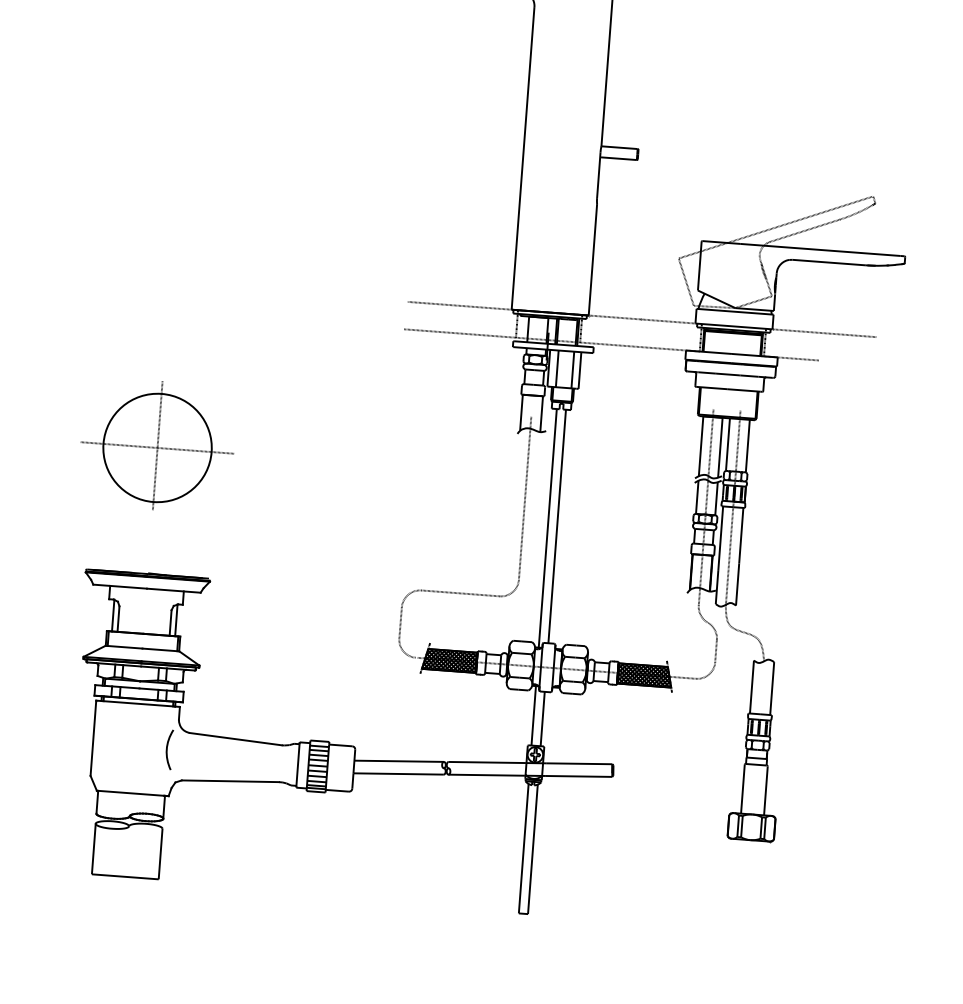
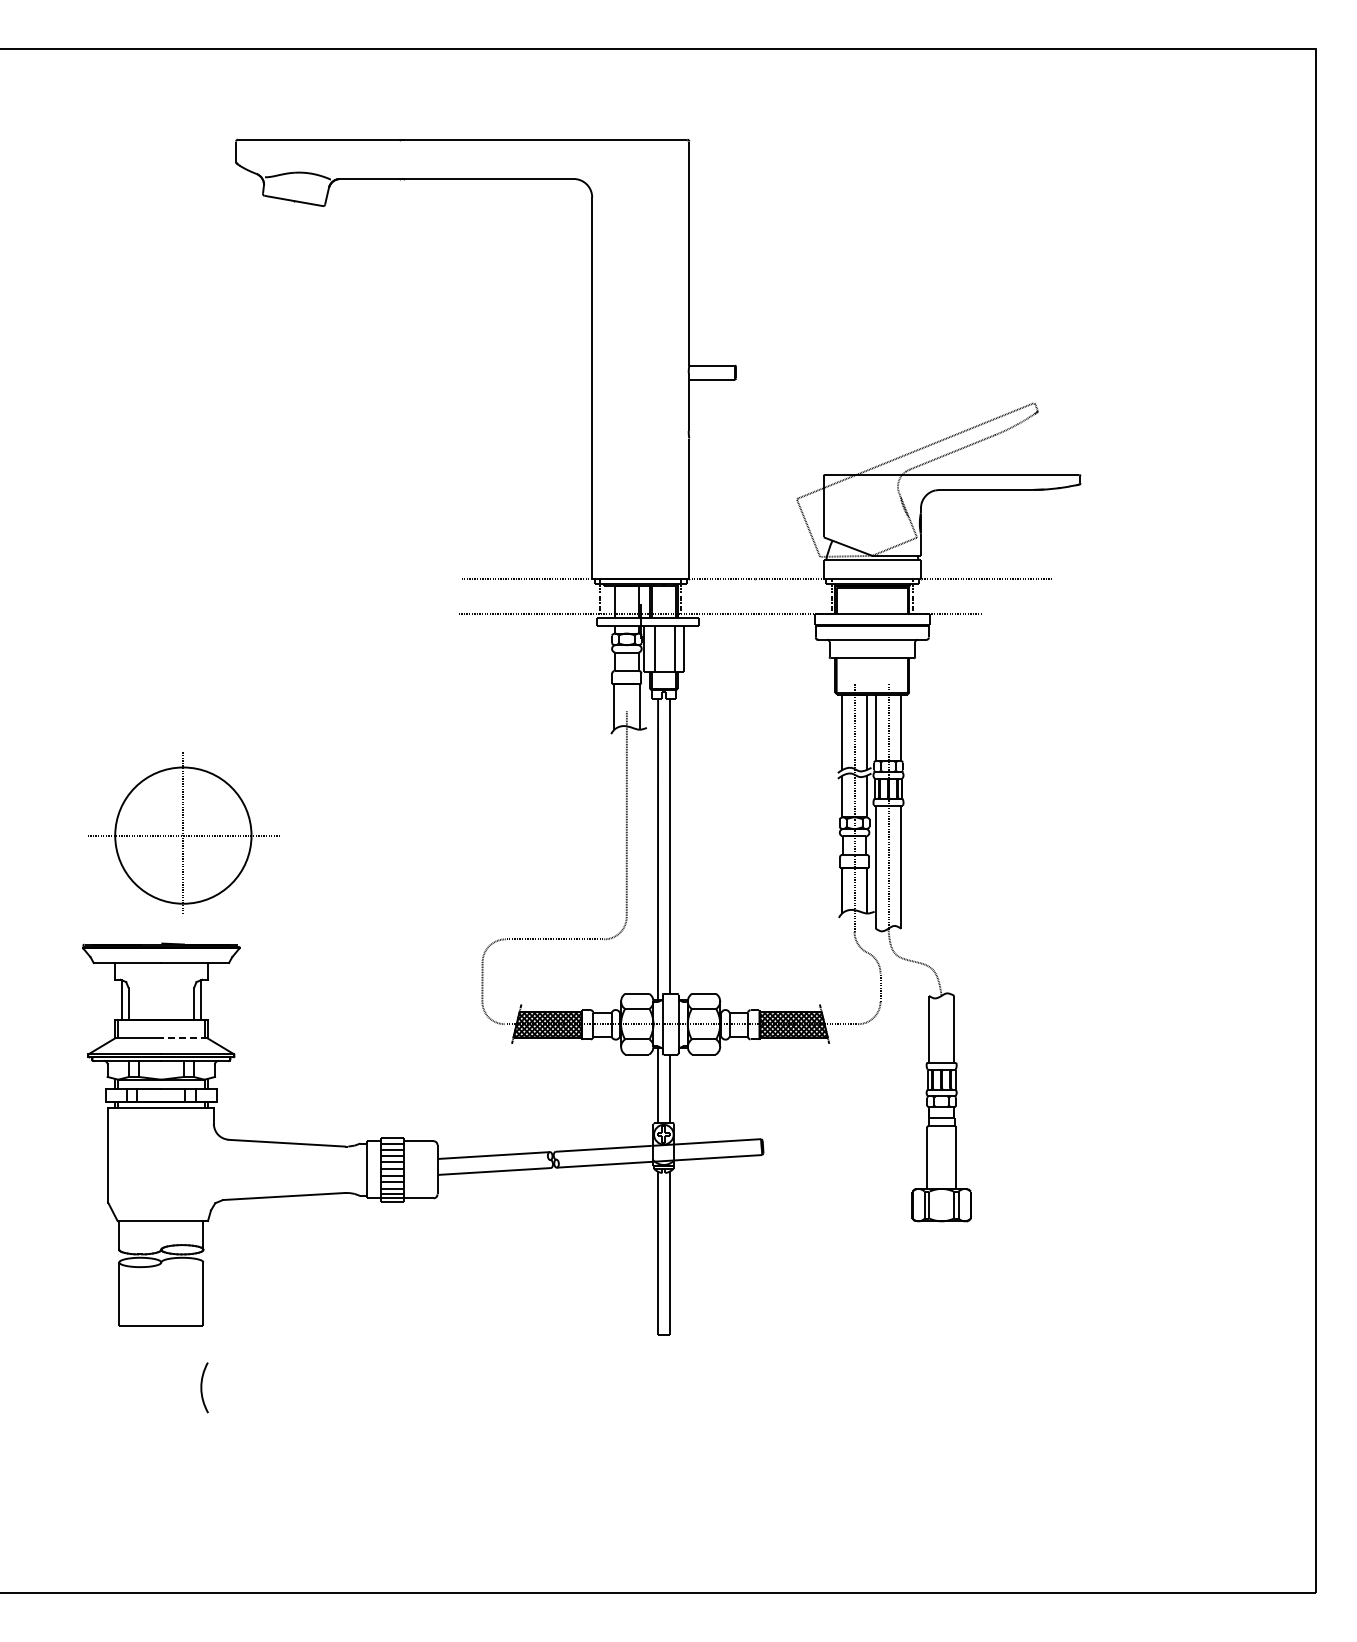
part: (157, 445) -> (183, 832), moved
line: (160, 649) -> (184, 1038), solid -> dashed
curve: (167, 749) -> (202, 1387), moved

